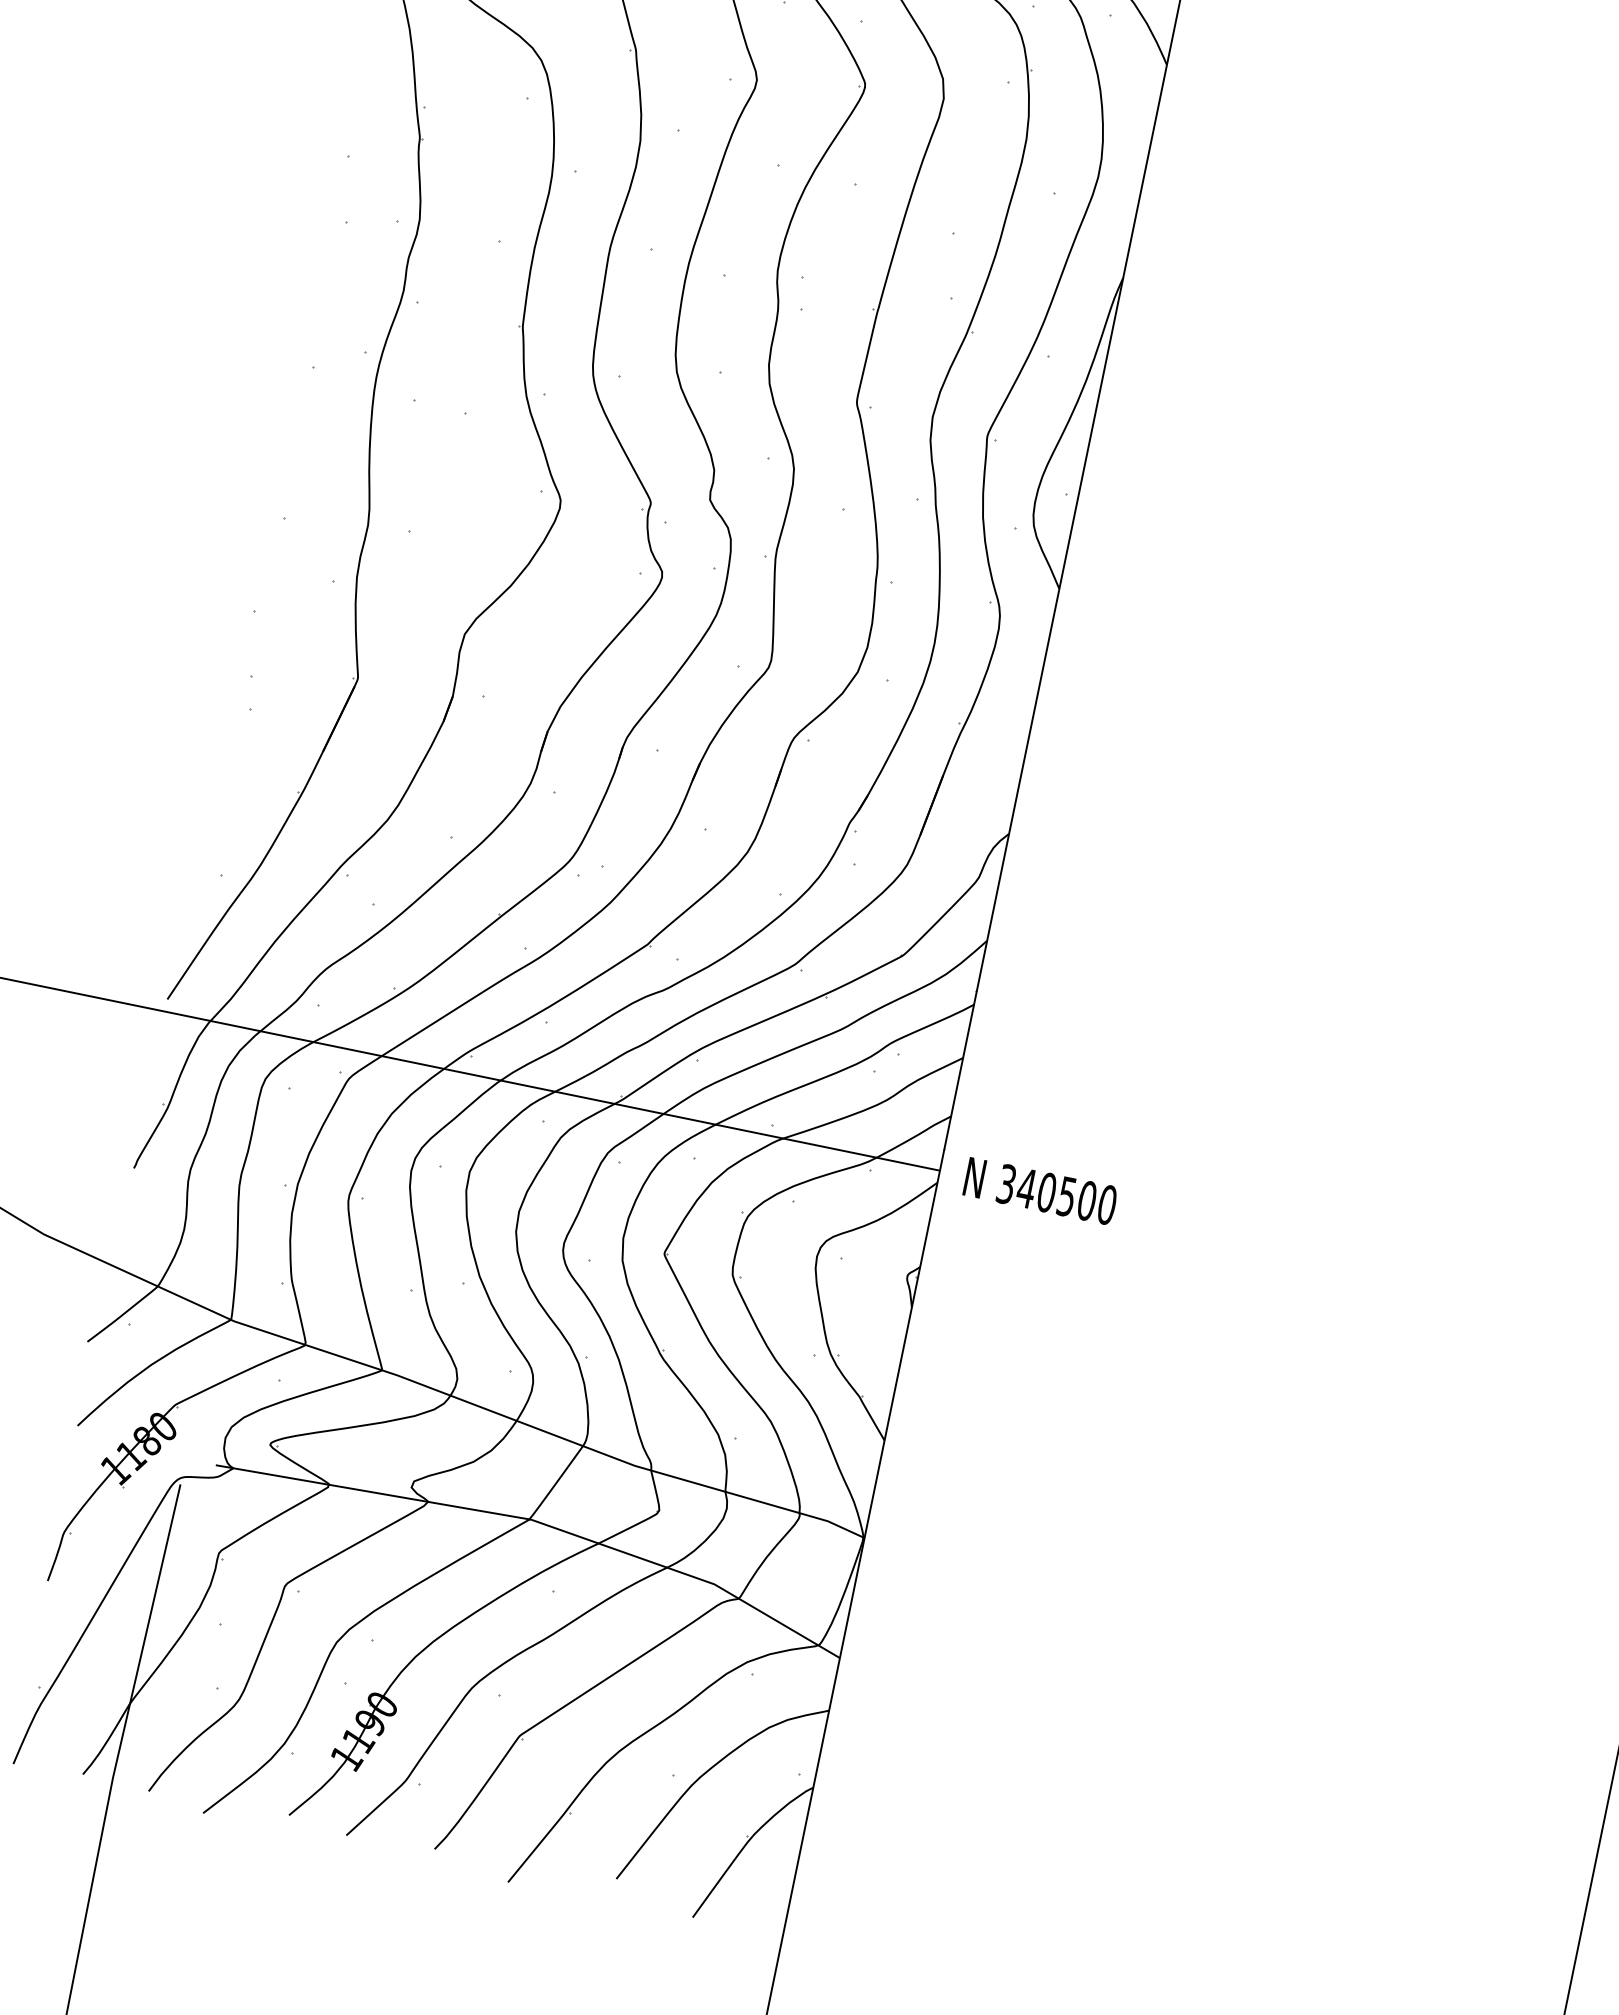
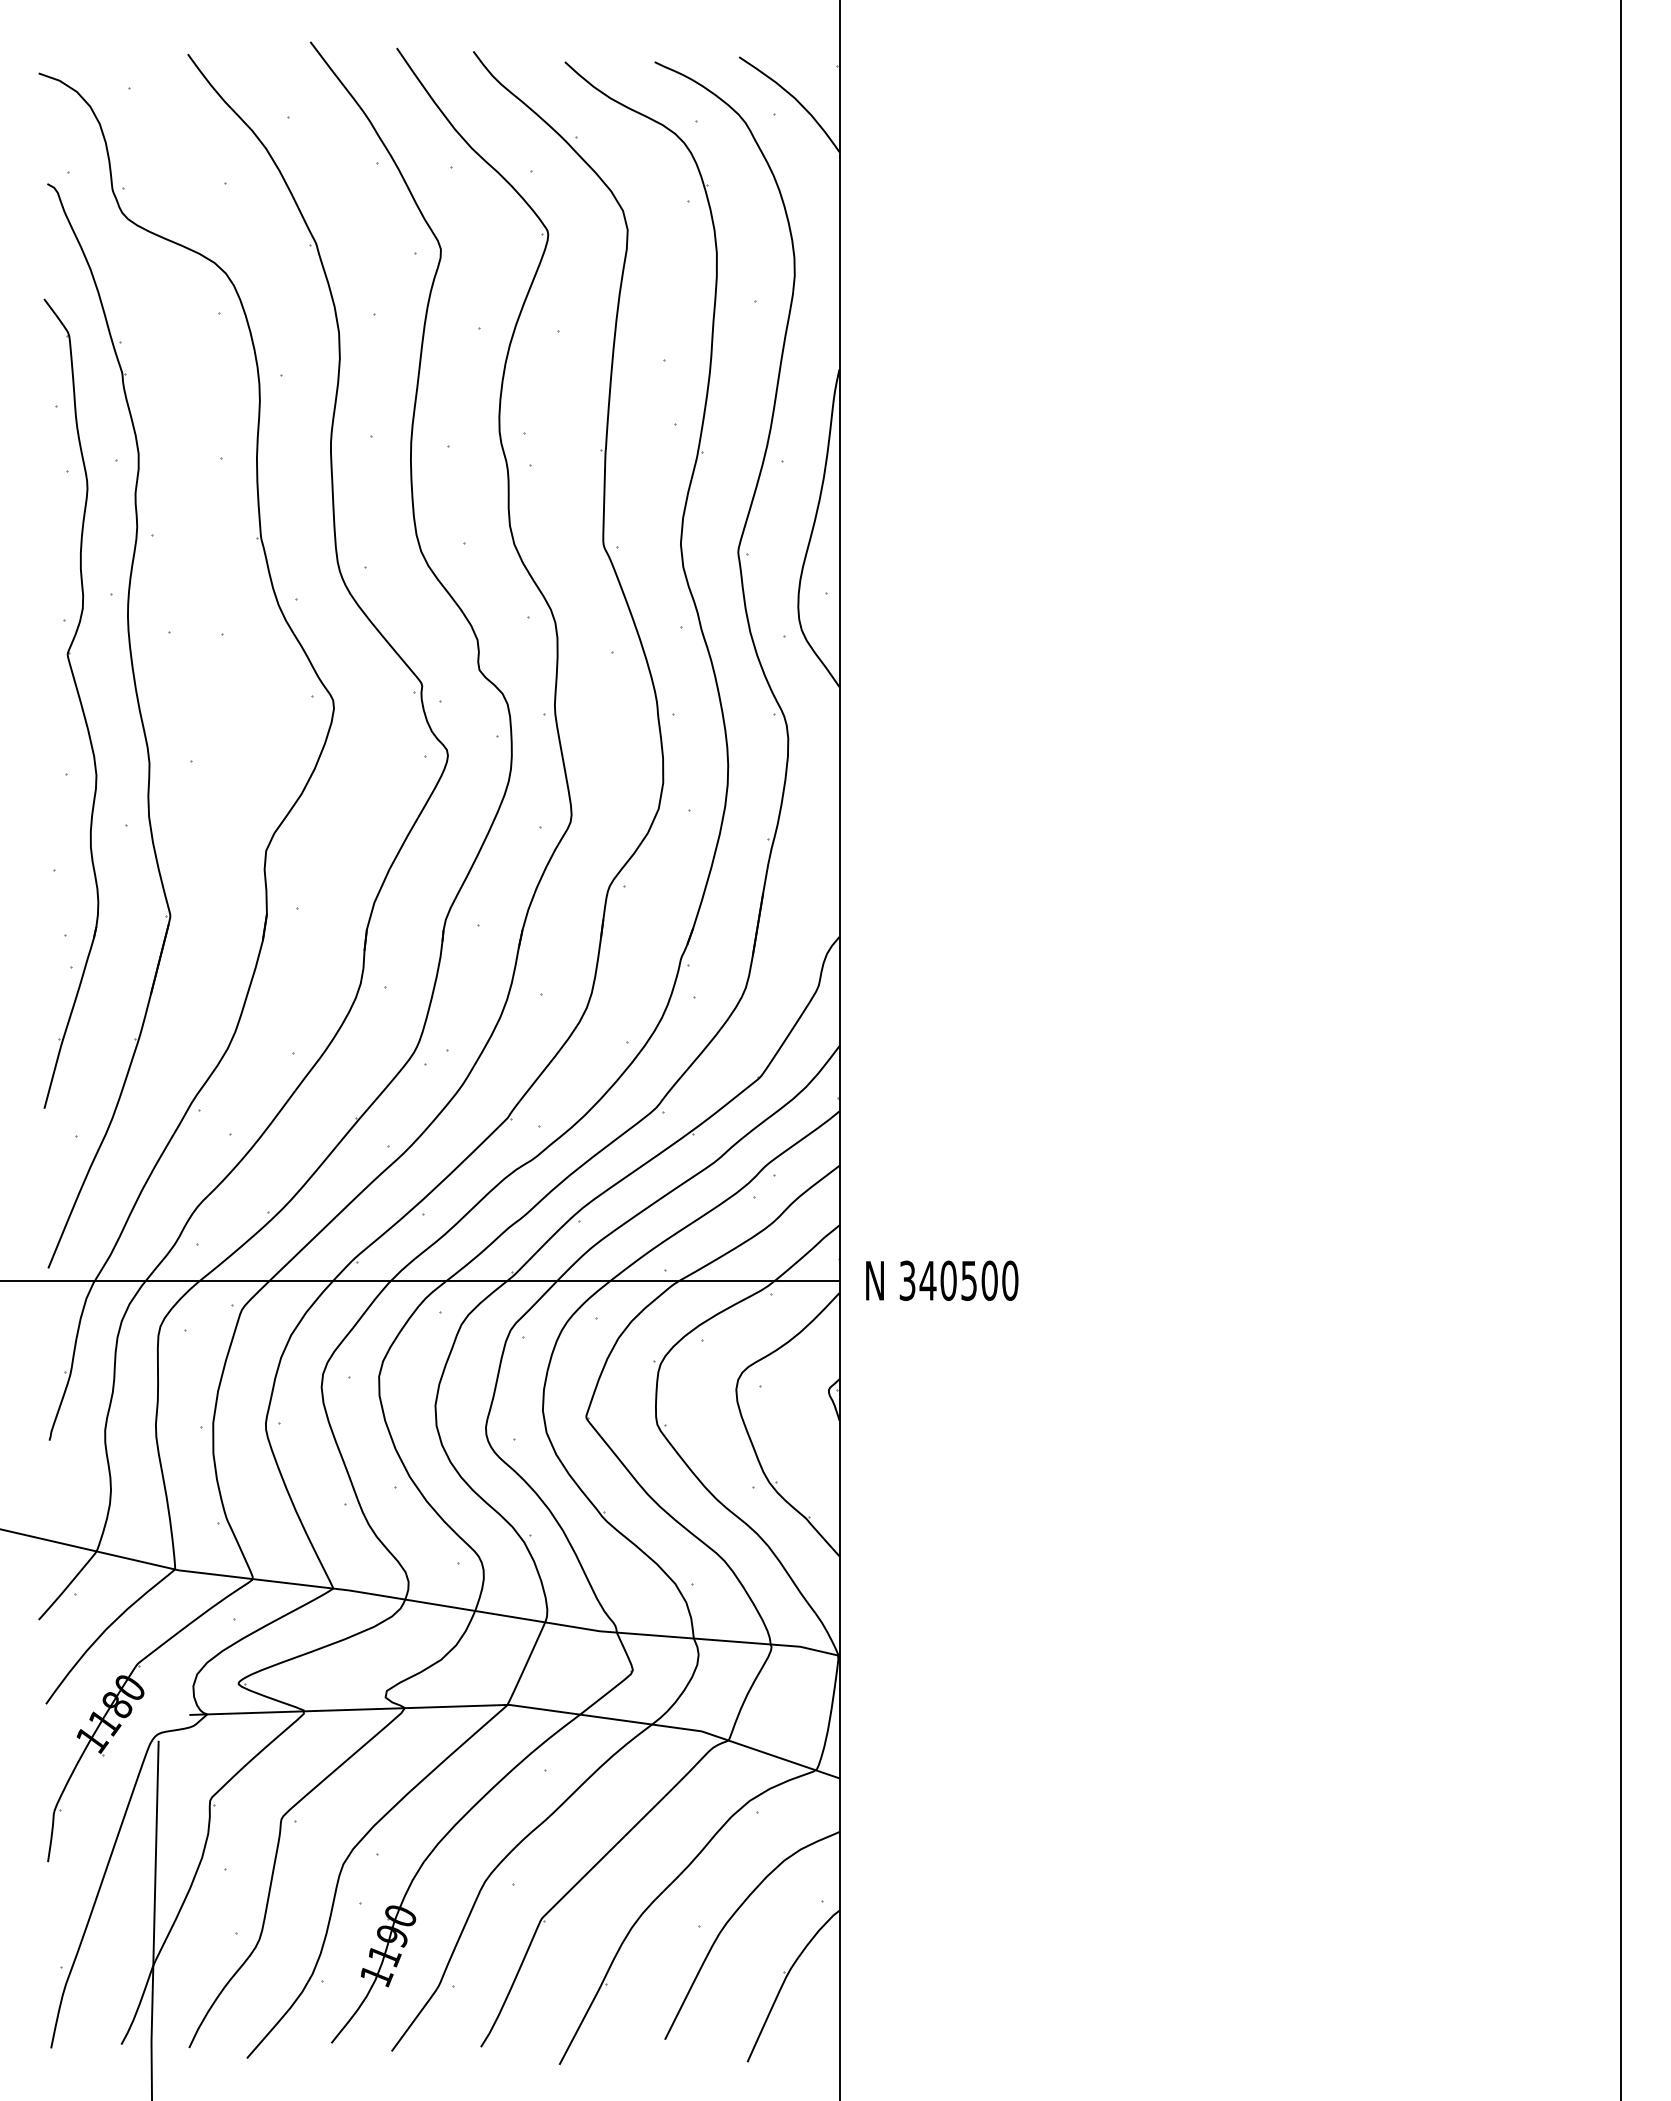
part: (311, 451) -> (79, 702), added

